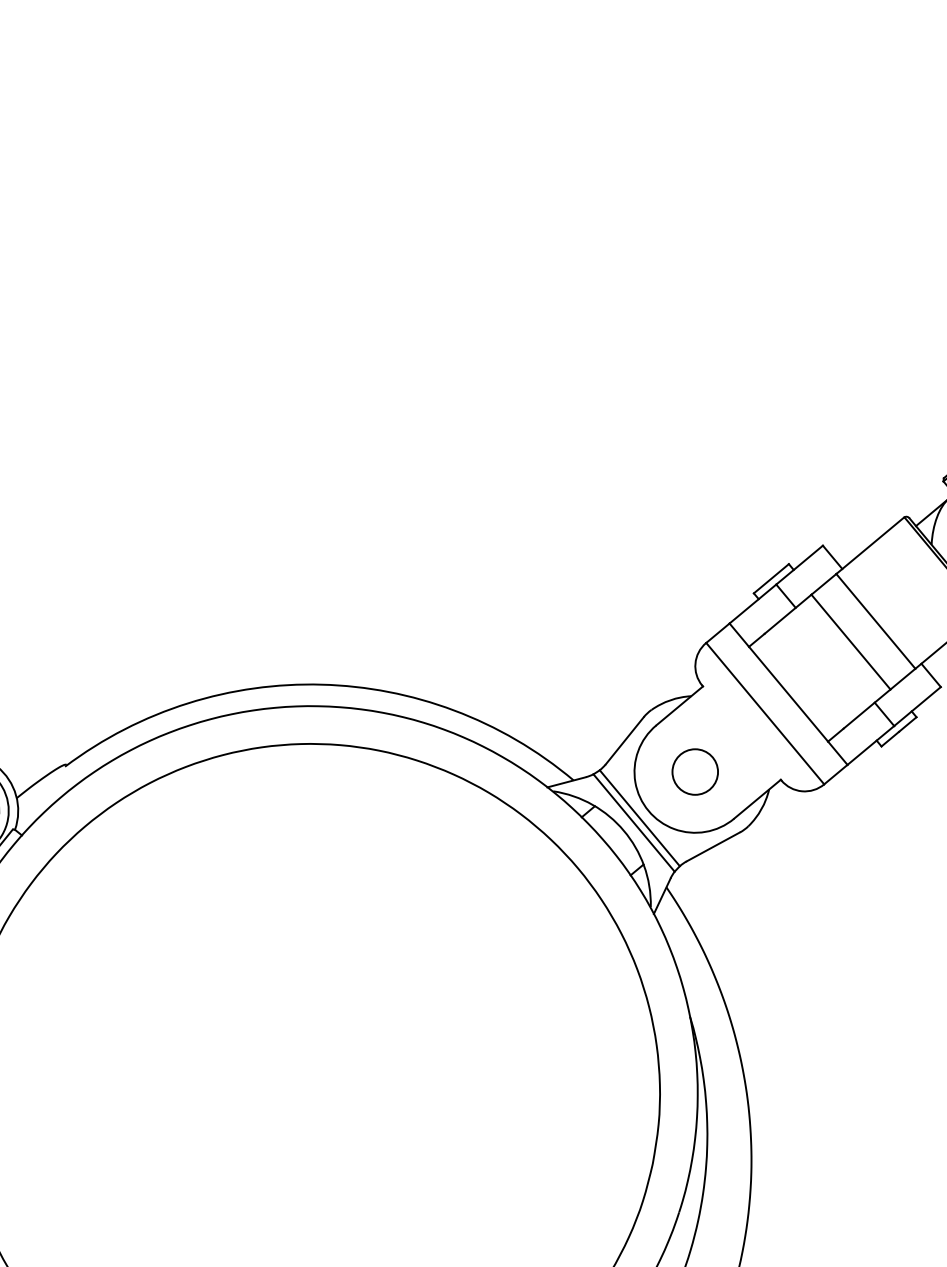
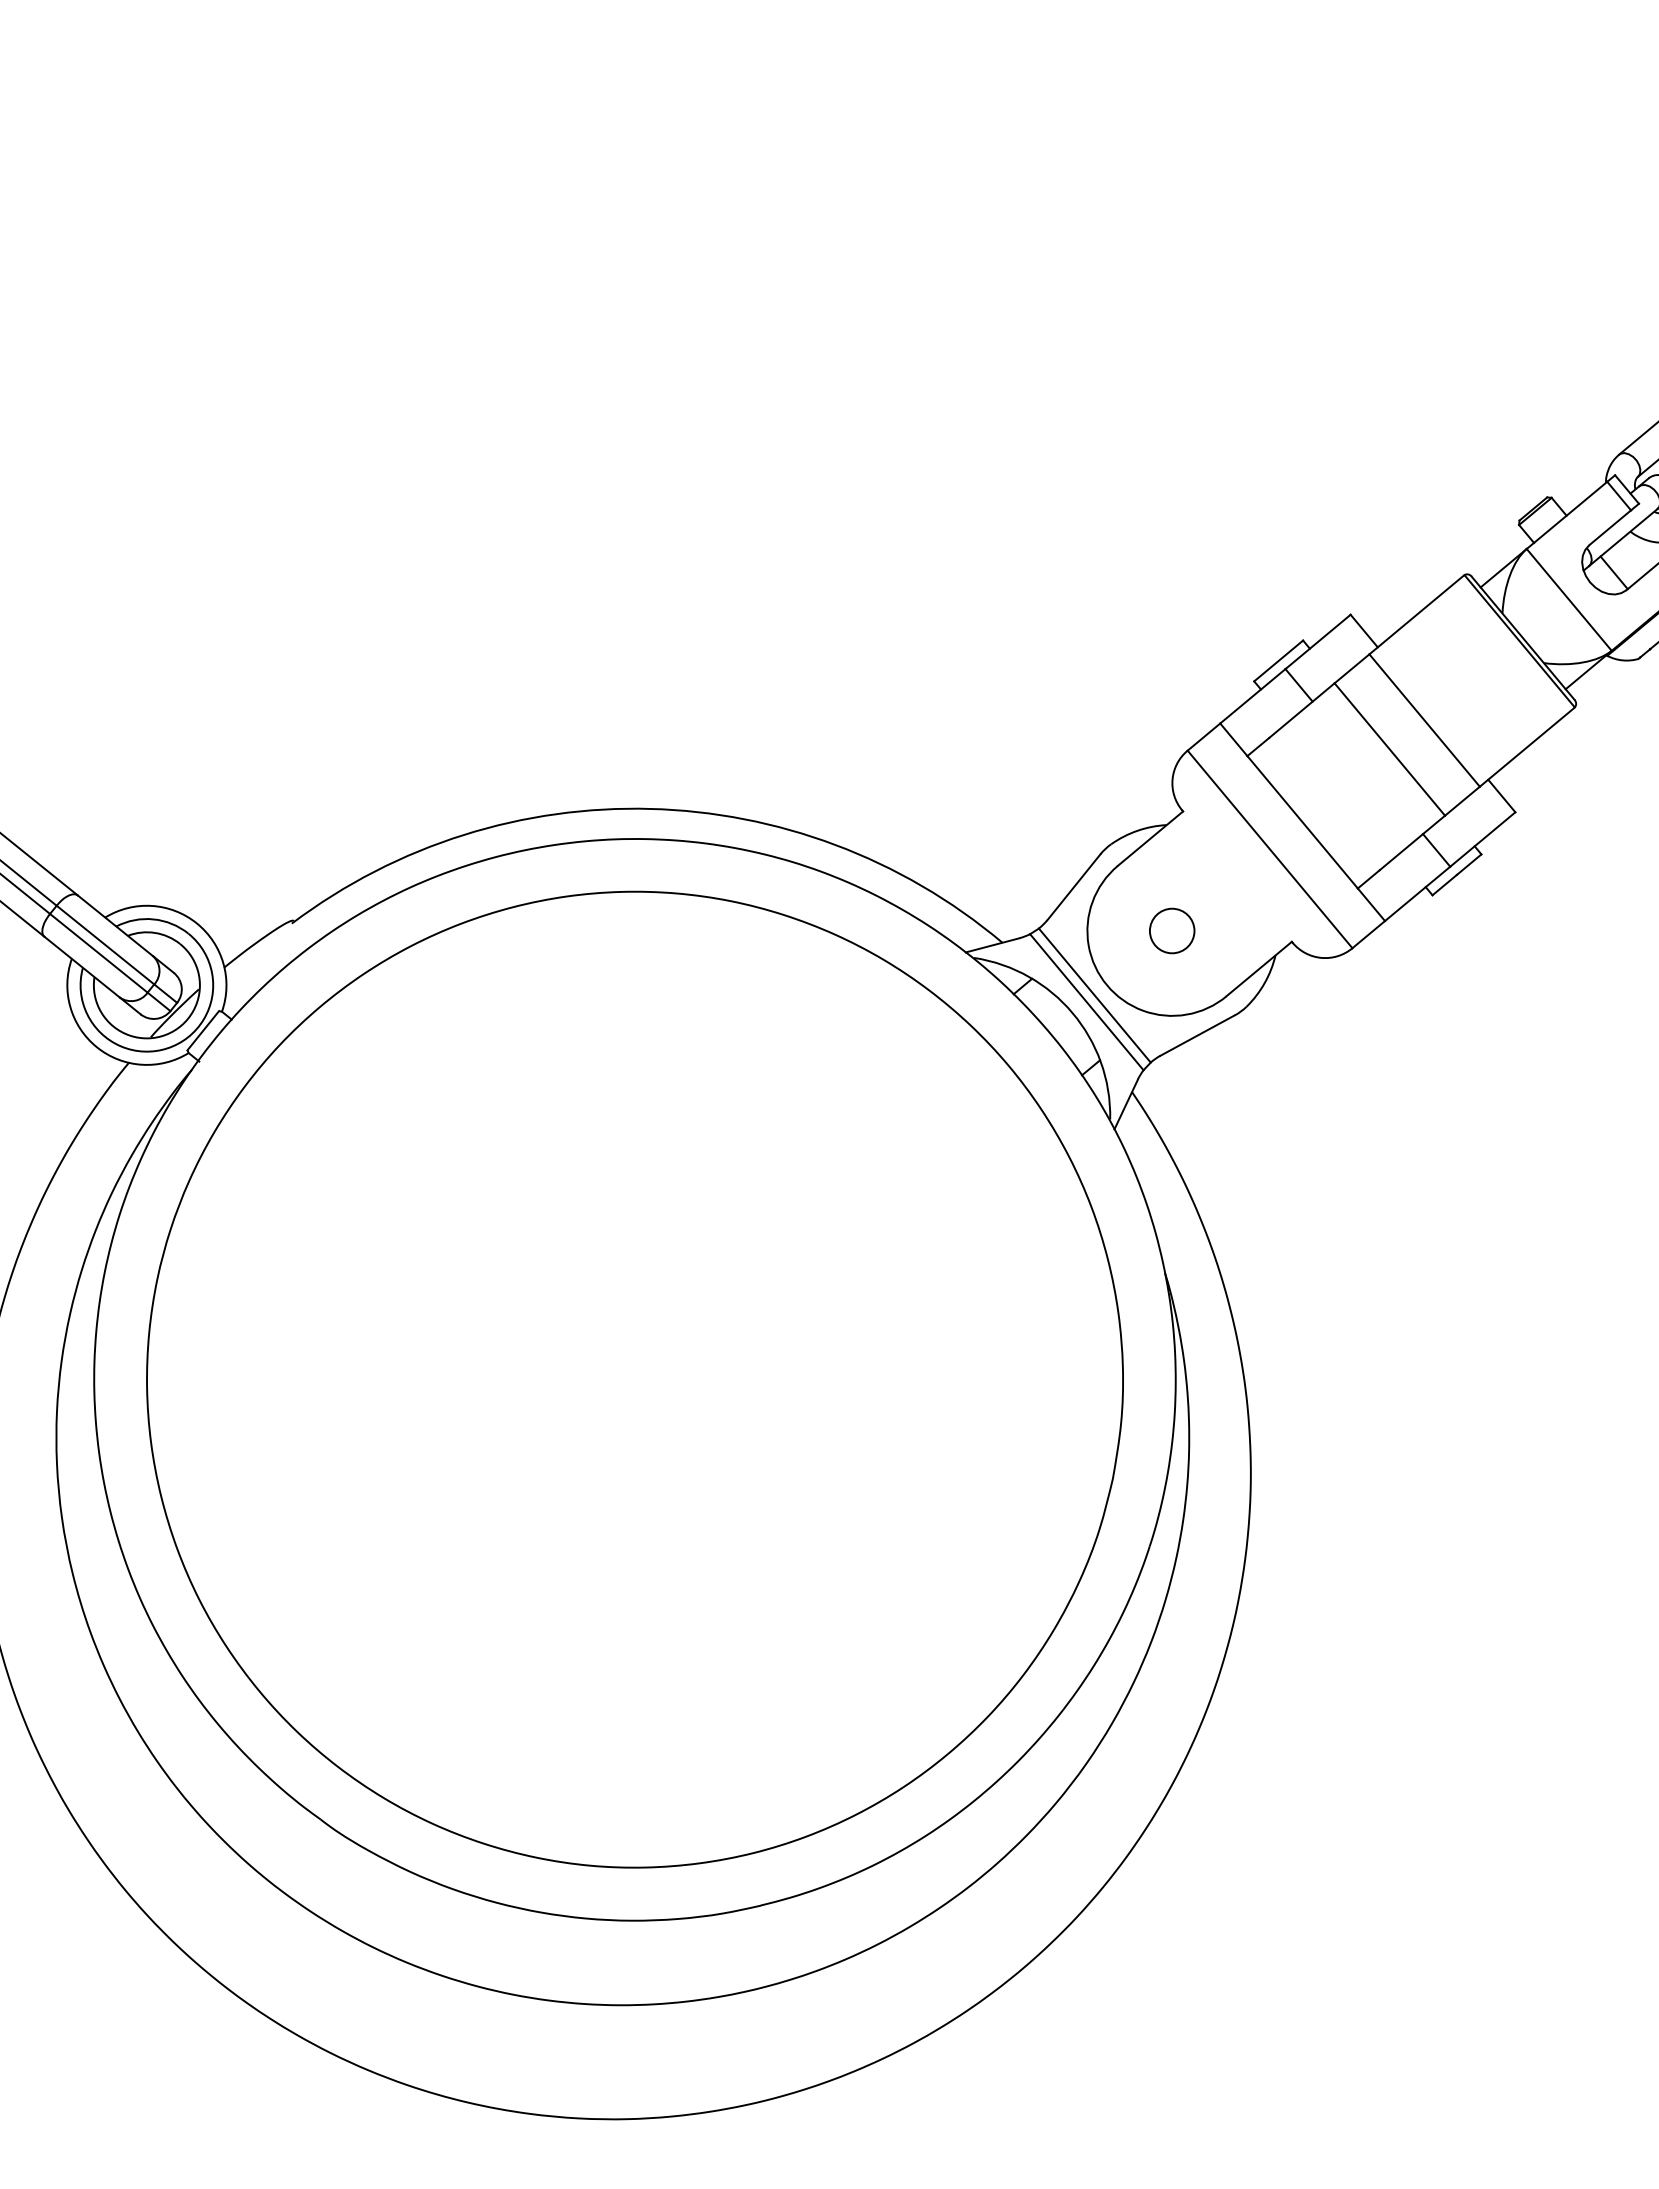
circle: (694, 771) -> (1171, 930), size x0.7

